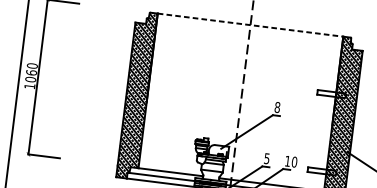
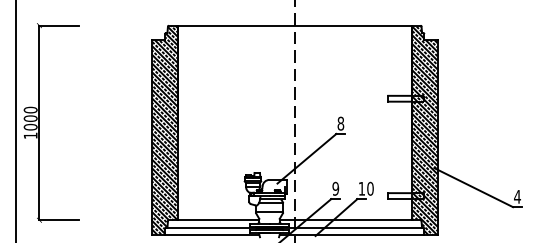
line: (250, 24) -> (294, 25), dashed -> solid
text: (31, 72) -> (30, 118), 1060 -> 1000
text: (266, 158) -> (335, 188), 5 -> 9

